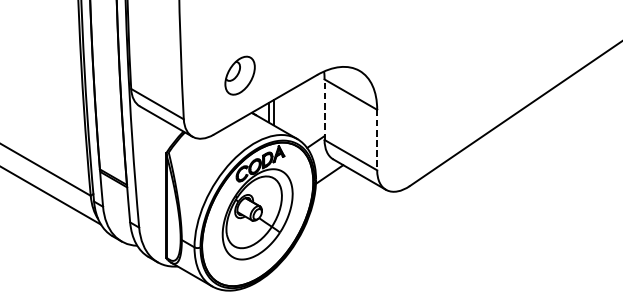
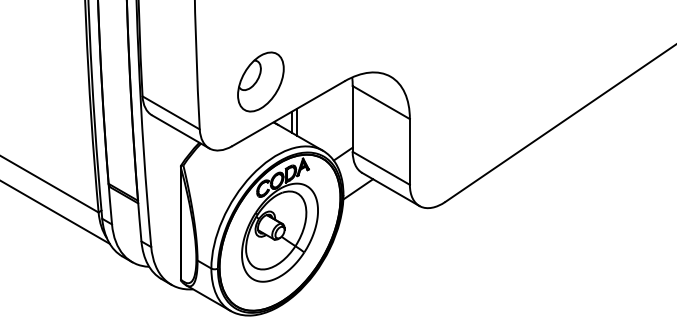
part: (239, 75) -> (260, 81), size x1.43
line: (324, 109) -> (352, 118), dashed -> solid
line: (376, 139) -> (409, 151), dashed -> solid

